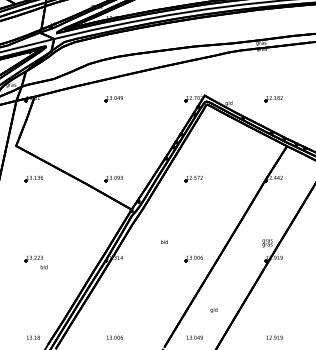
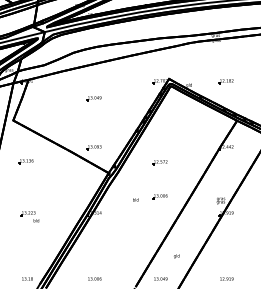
part: (113, 98) -> (93, 98), moved
part: (33, 178) -> (25, 161), moved
part: (193, 178) -> (159, 162), moved
part: (193, 258) -> (159, 196), moved

